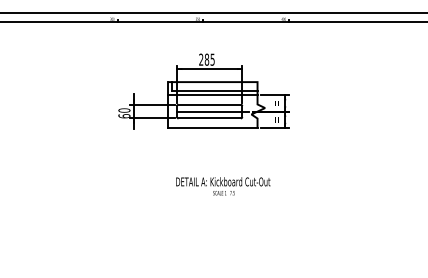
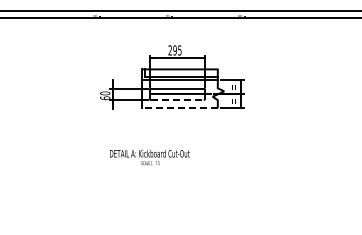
text: (206, 59) -> (174, 50), 285 -> 295
line: (209, 118) -> (177, 100), solid -> dashed
line: (213, 128) -> (180, 108), solid -> dashed
text: (222, 186) -> (149, 157), moved

